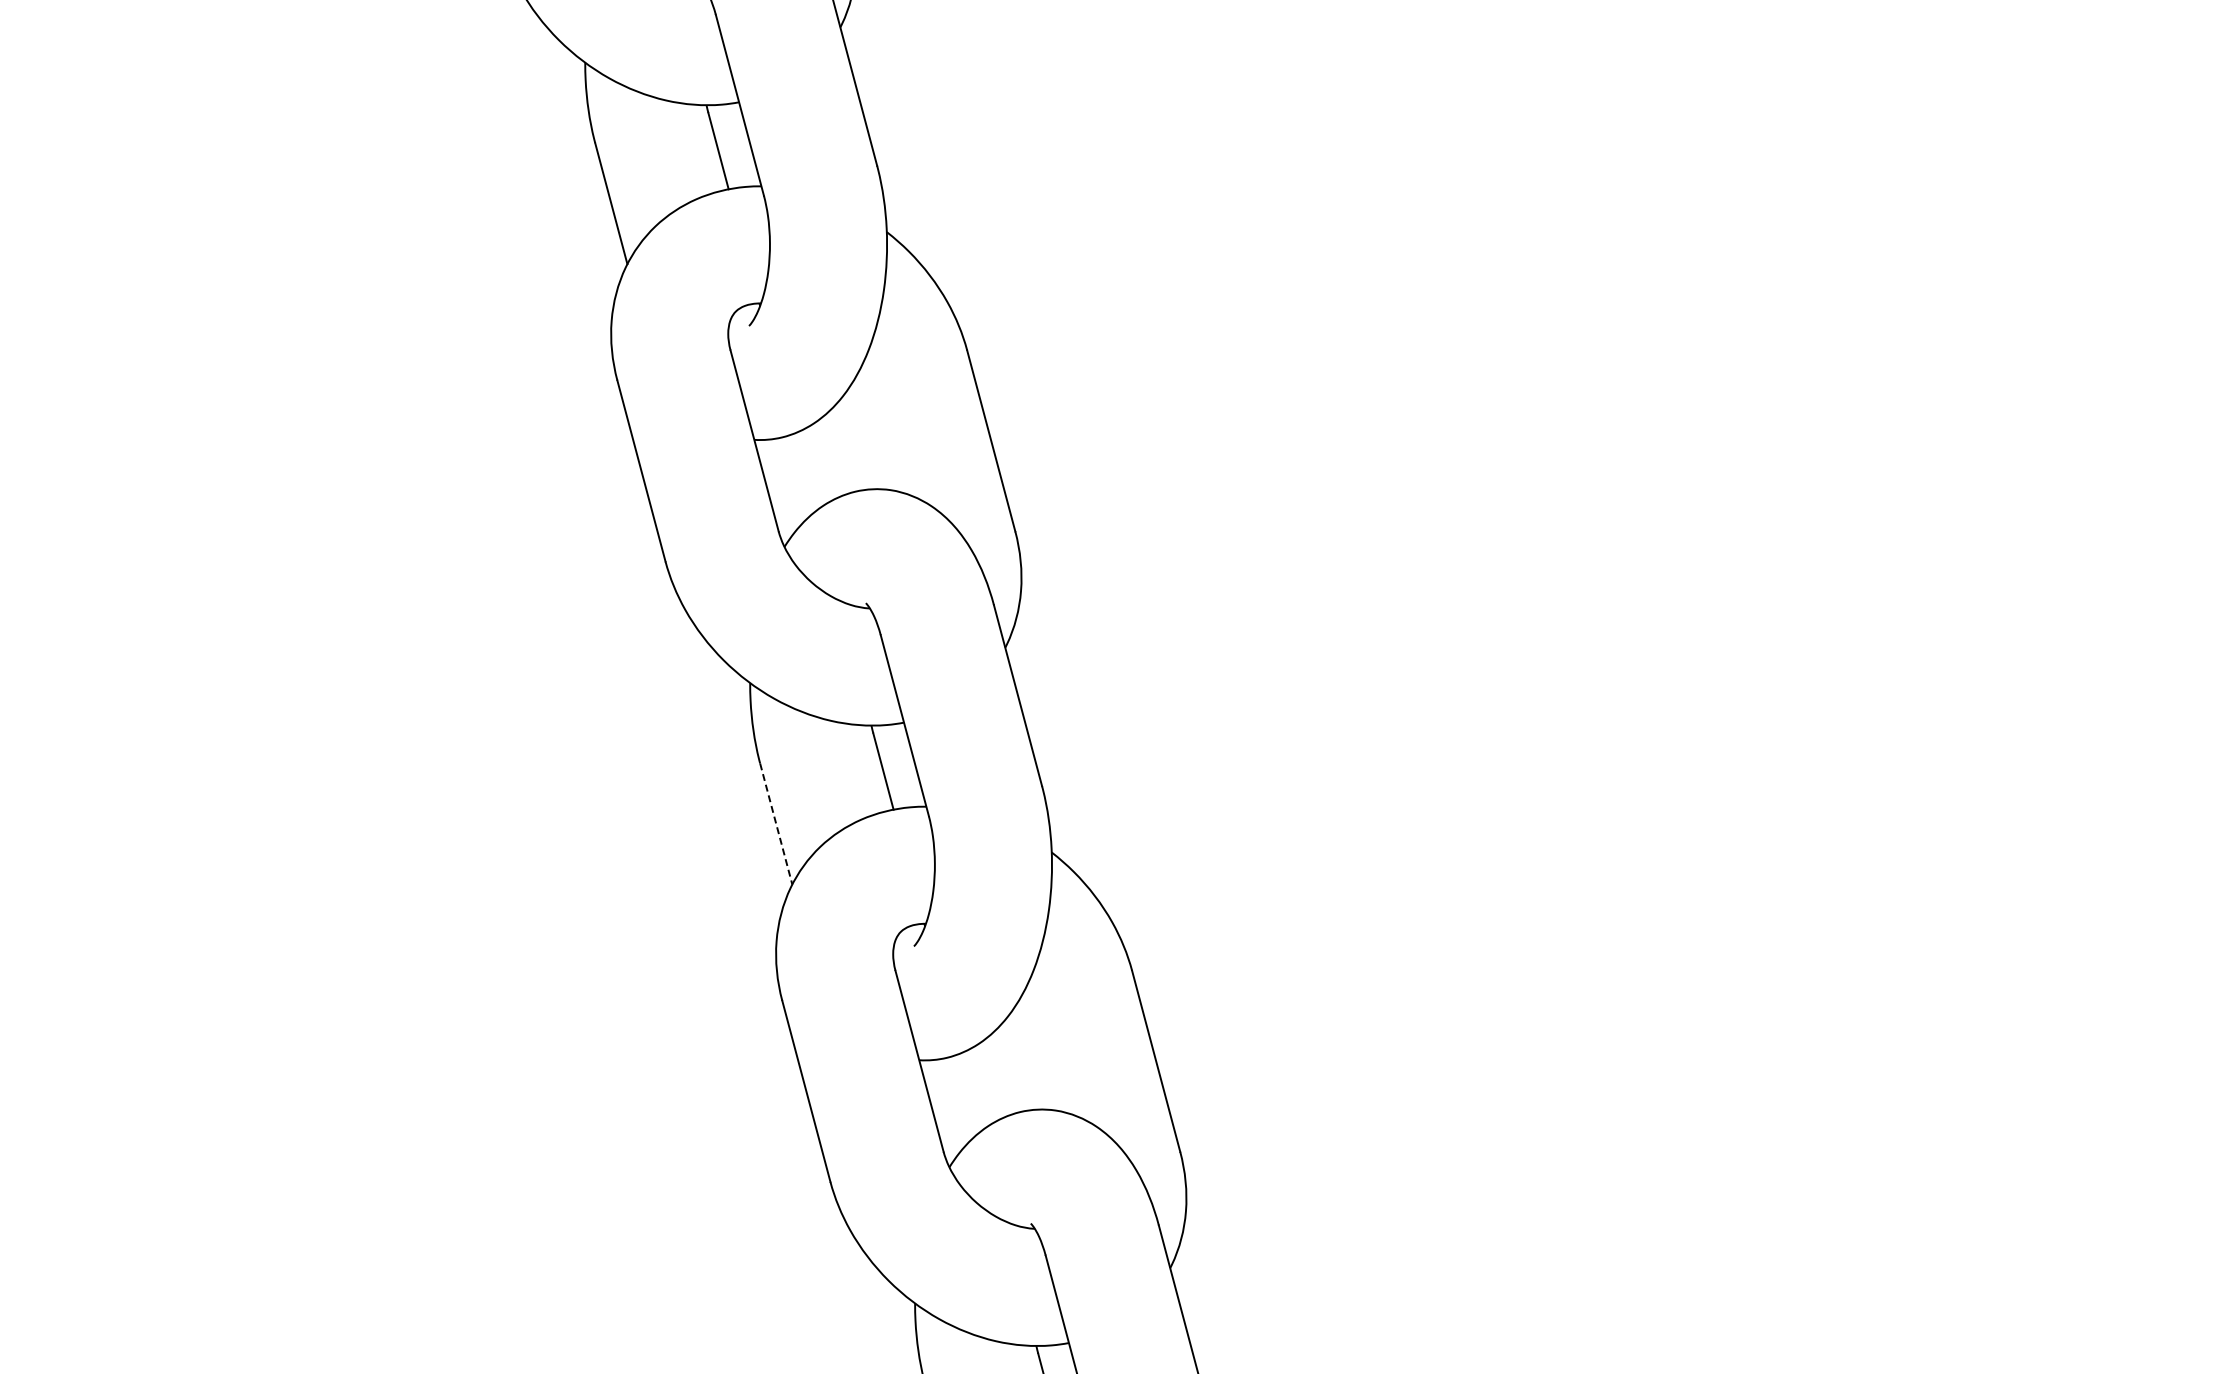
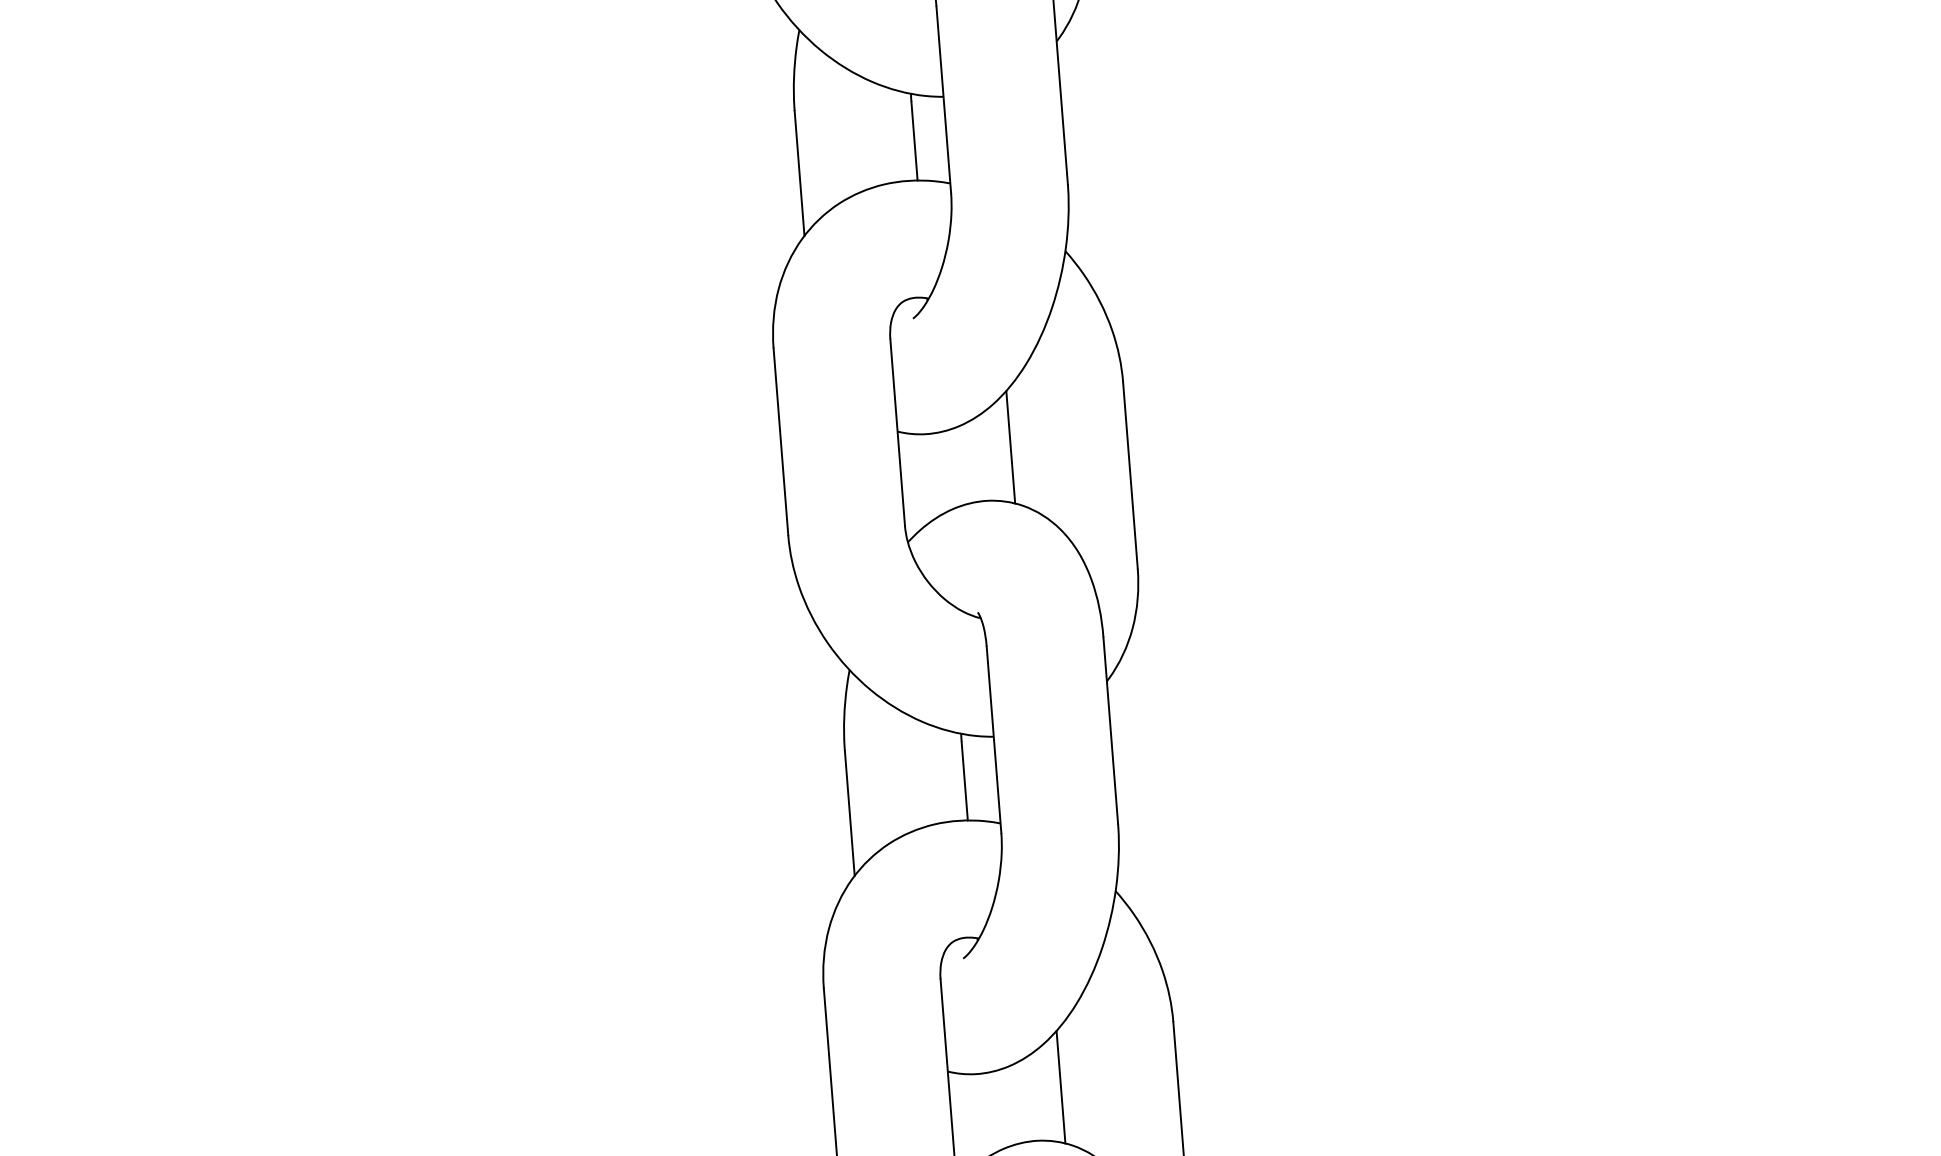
line: (868, 434) -> (1010, 446), added
line: (776, 824) -> (849, 813), dashed -> solid
line: (1032, 1054) -> (1060, 1086), added

